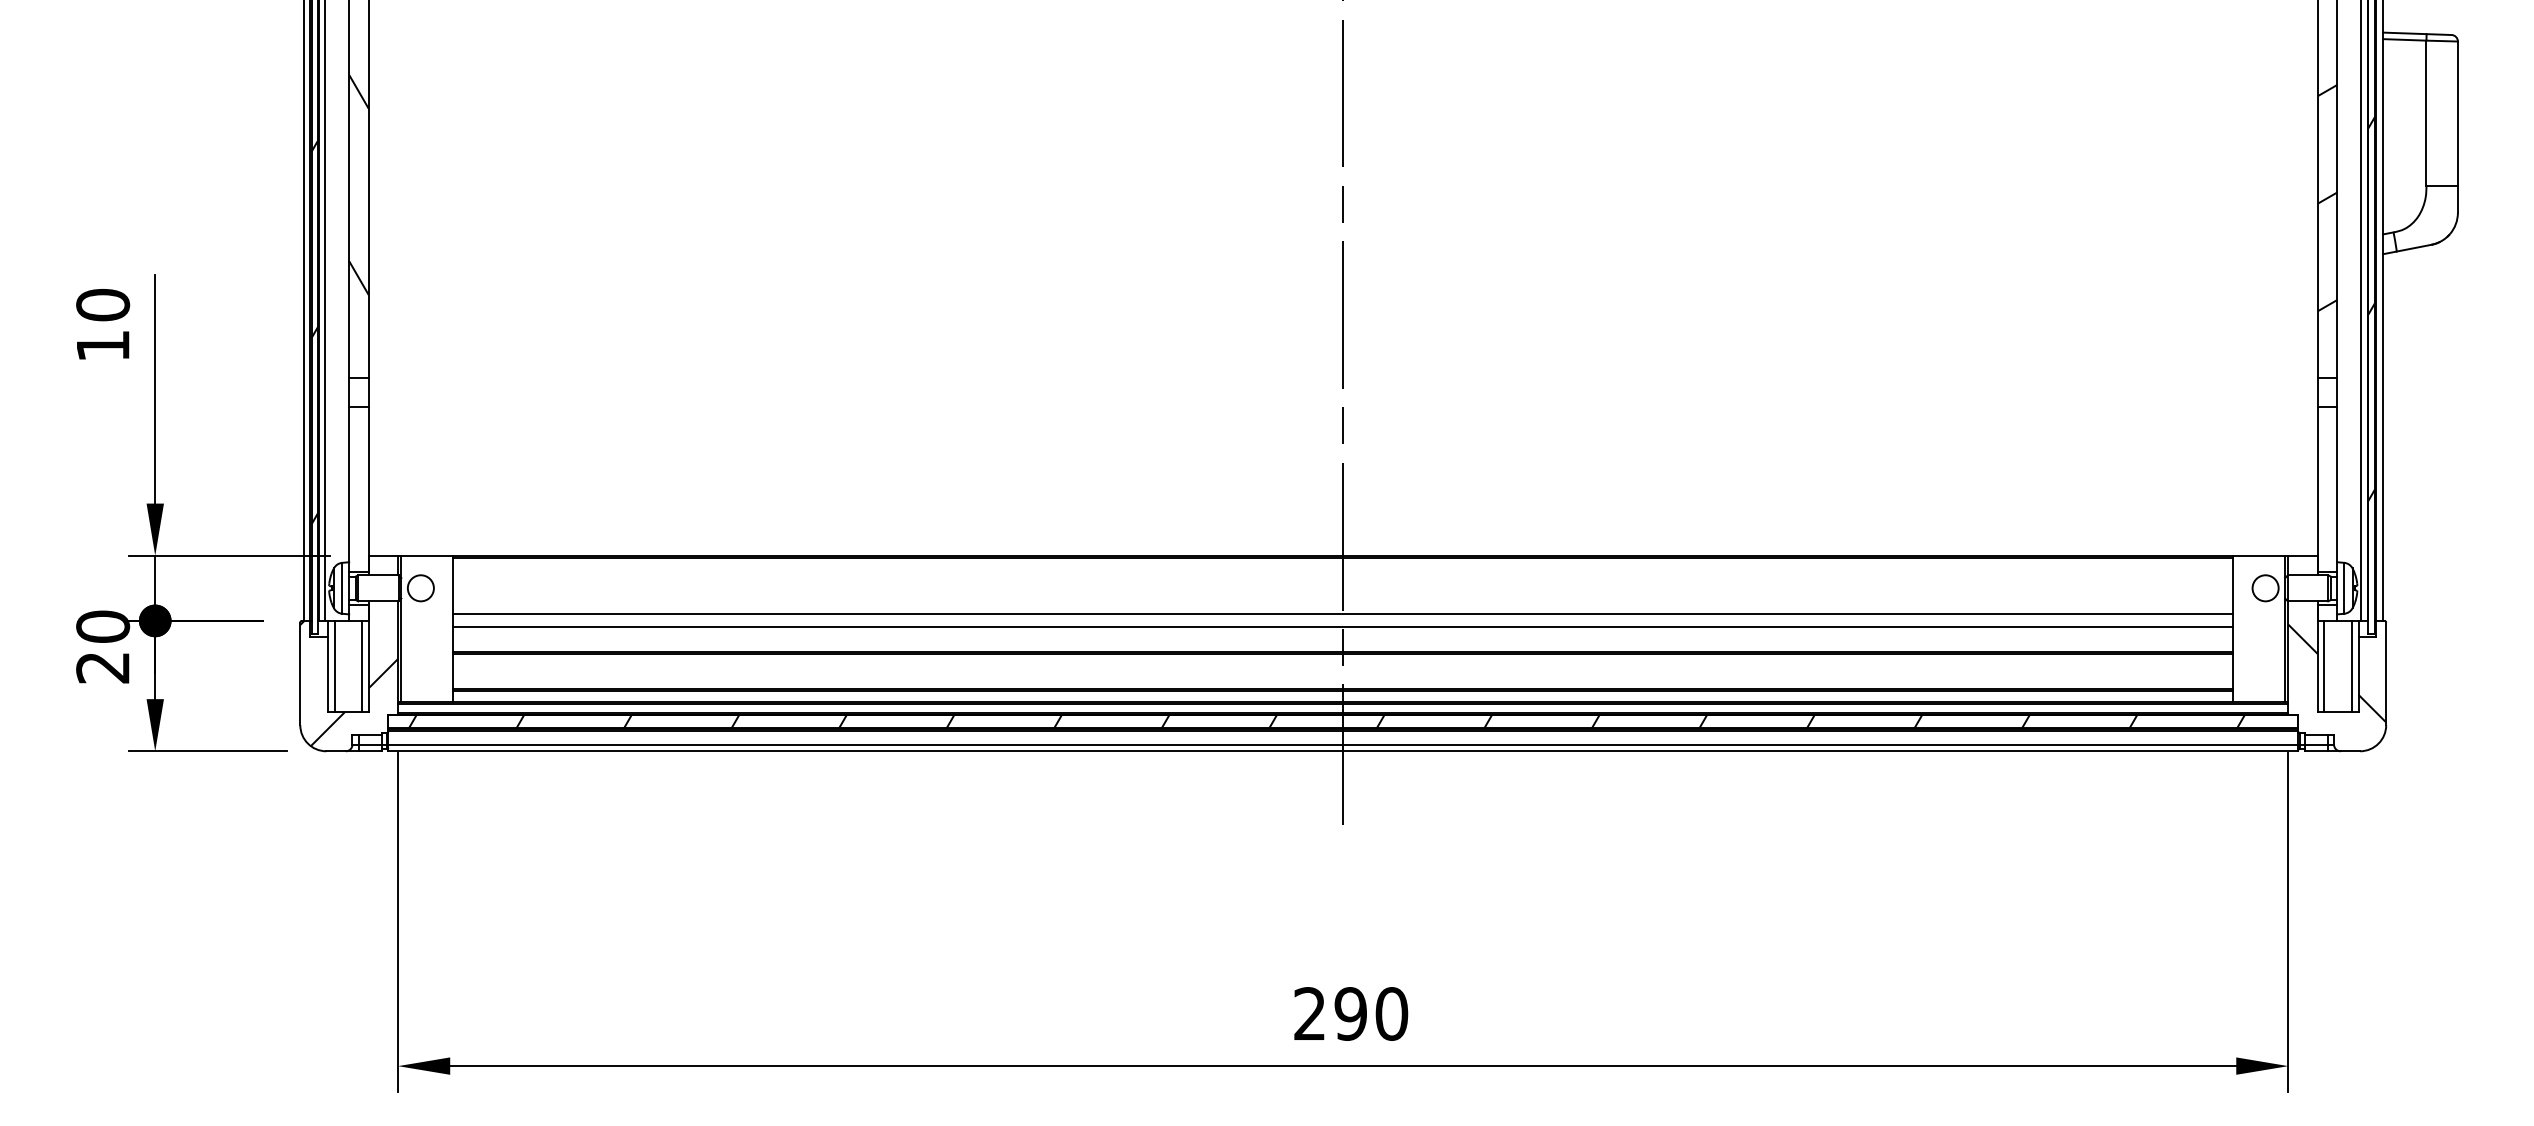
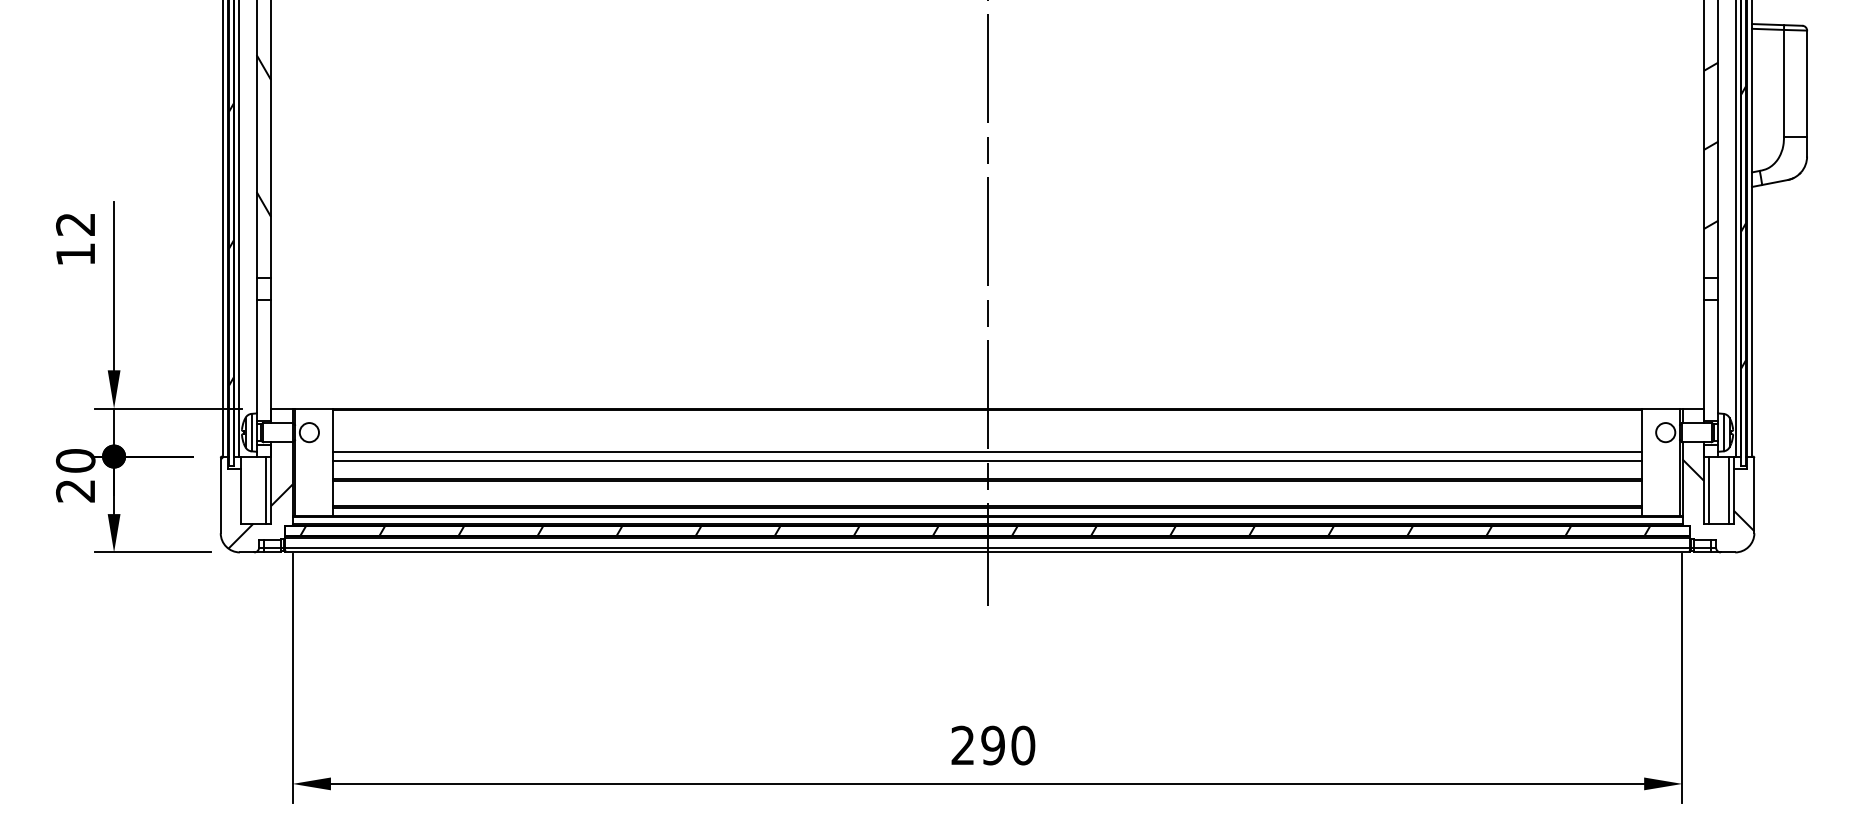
text: (102, 305) -> (75, 224), 10 -> 12
line: (333, 665) -> (245, 489), removed

